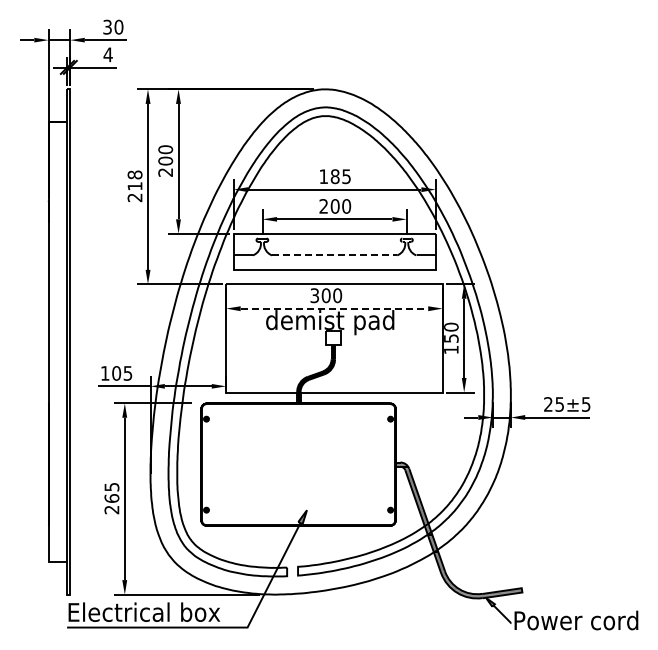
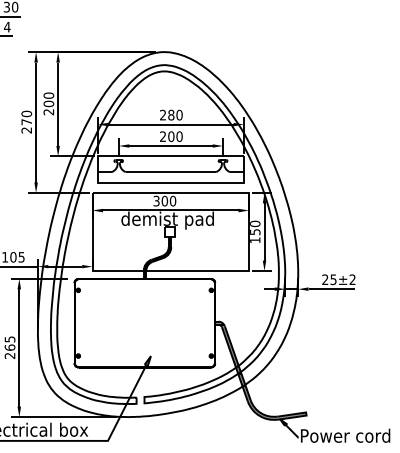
text: (335, 176) -> (171, 115), 185 -> 280
text: (134, 180) -> (26, 117), 218 -> 270
line: (335, 255) -> (171, 172), dashed -> solid
line: (334, 308) -> (170, 210), dashed -> solid
text: (586, 404) -> (352, 279), 25±5 -> 25±2

